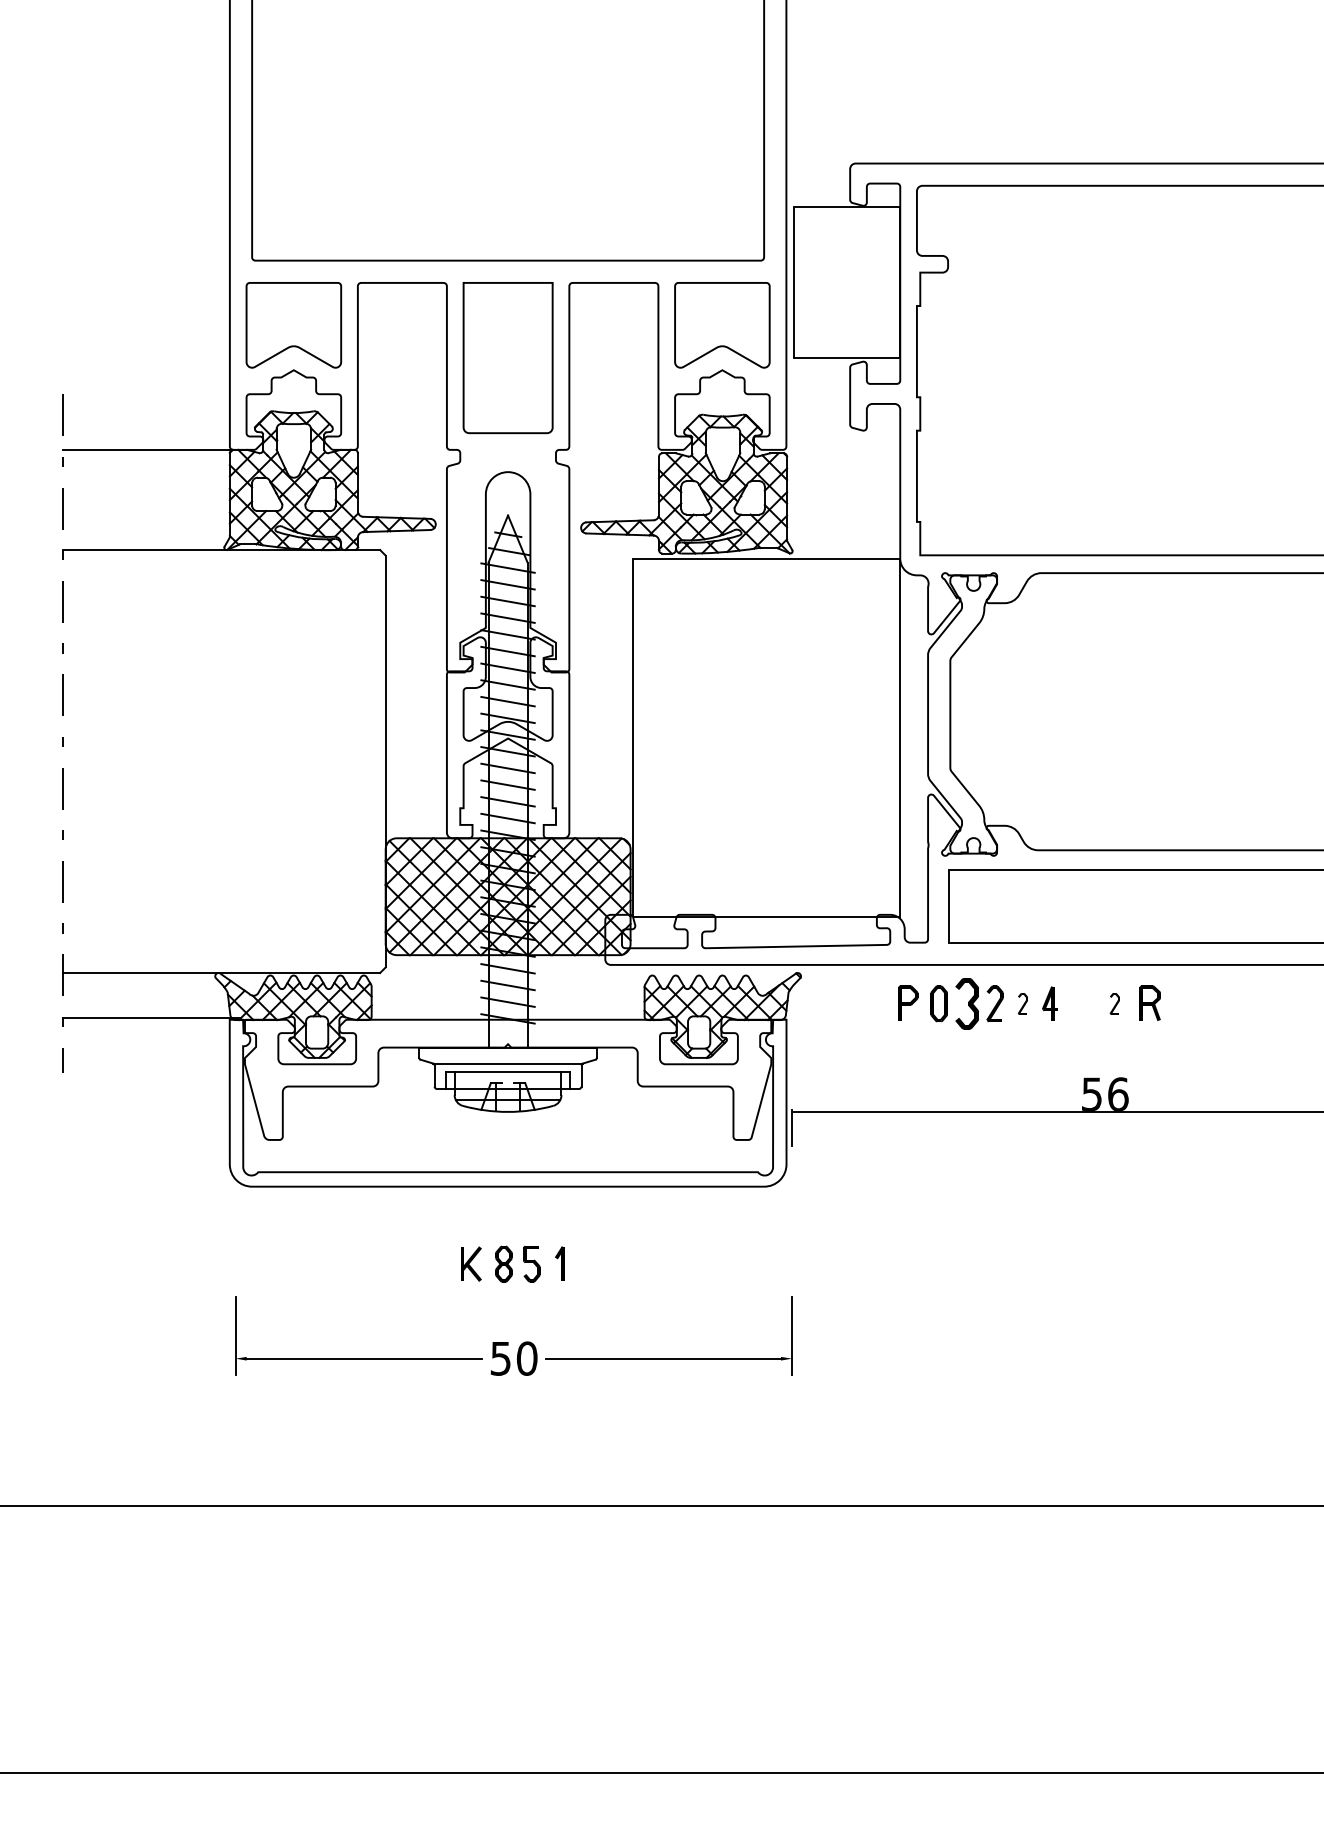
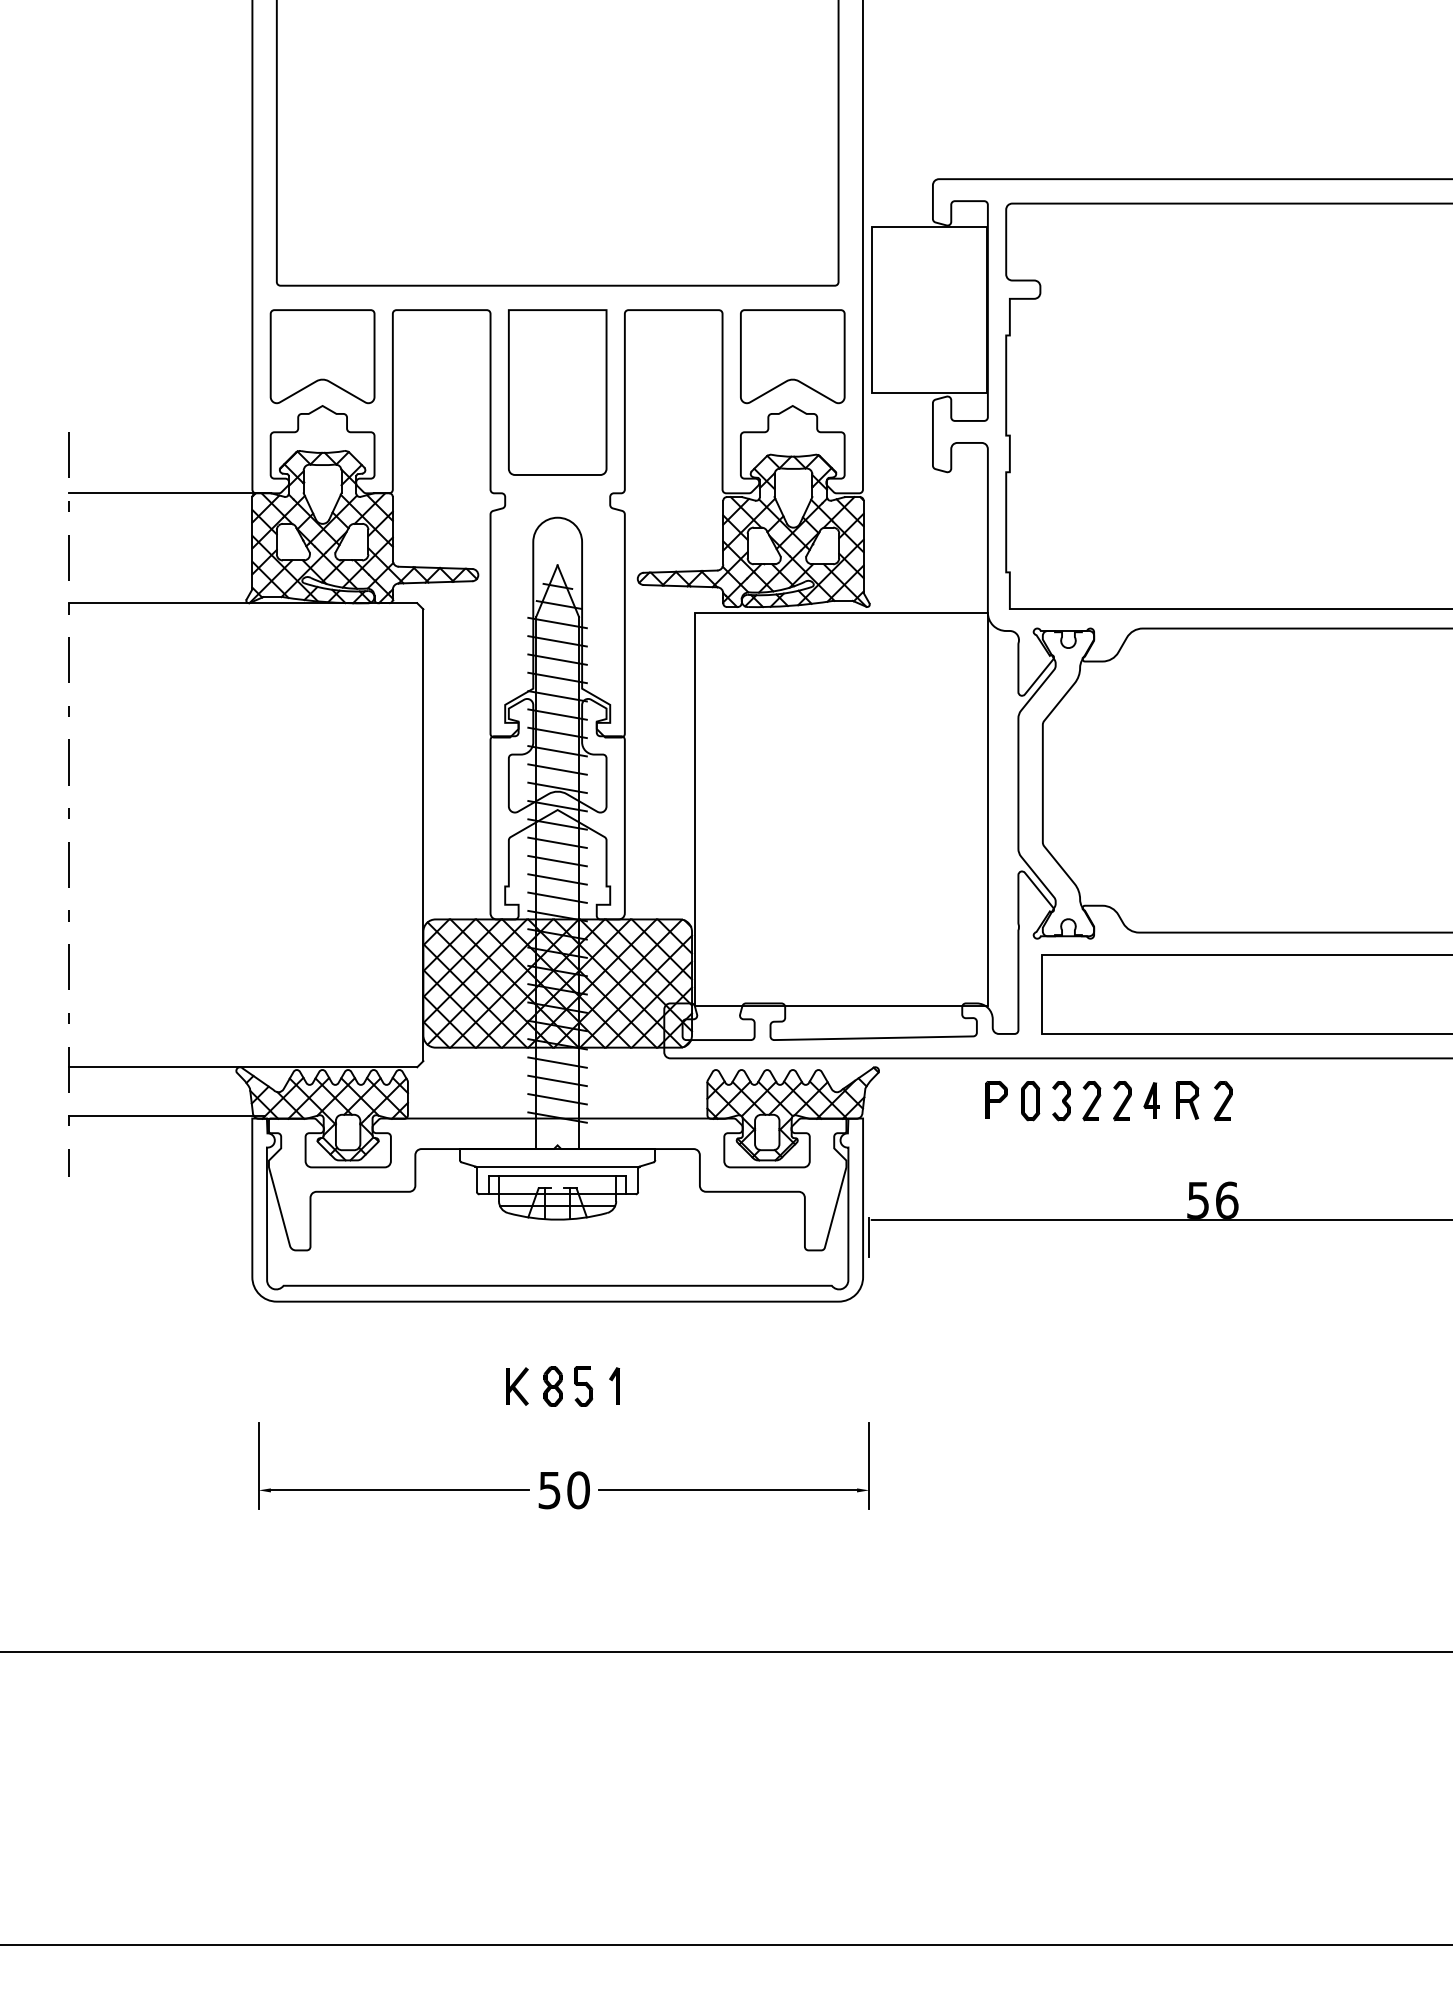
part: (1149, 1002) -> (1186, 1099), moved
part: (967, 1003) -> (1061, 1100), size x0.71
part: (1022, 1003) -> (1122, 1100), size x1.67
part: (1114, 1003) -> (1222, 1100), size x1.67

